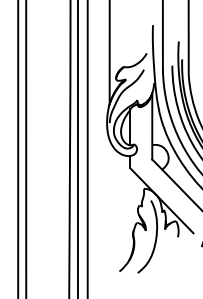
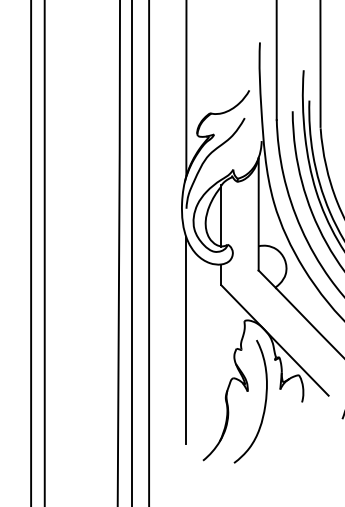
line: (109, 200) -> (186, 340), added

